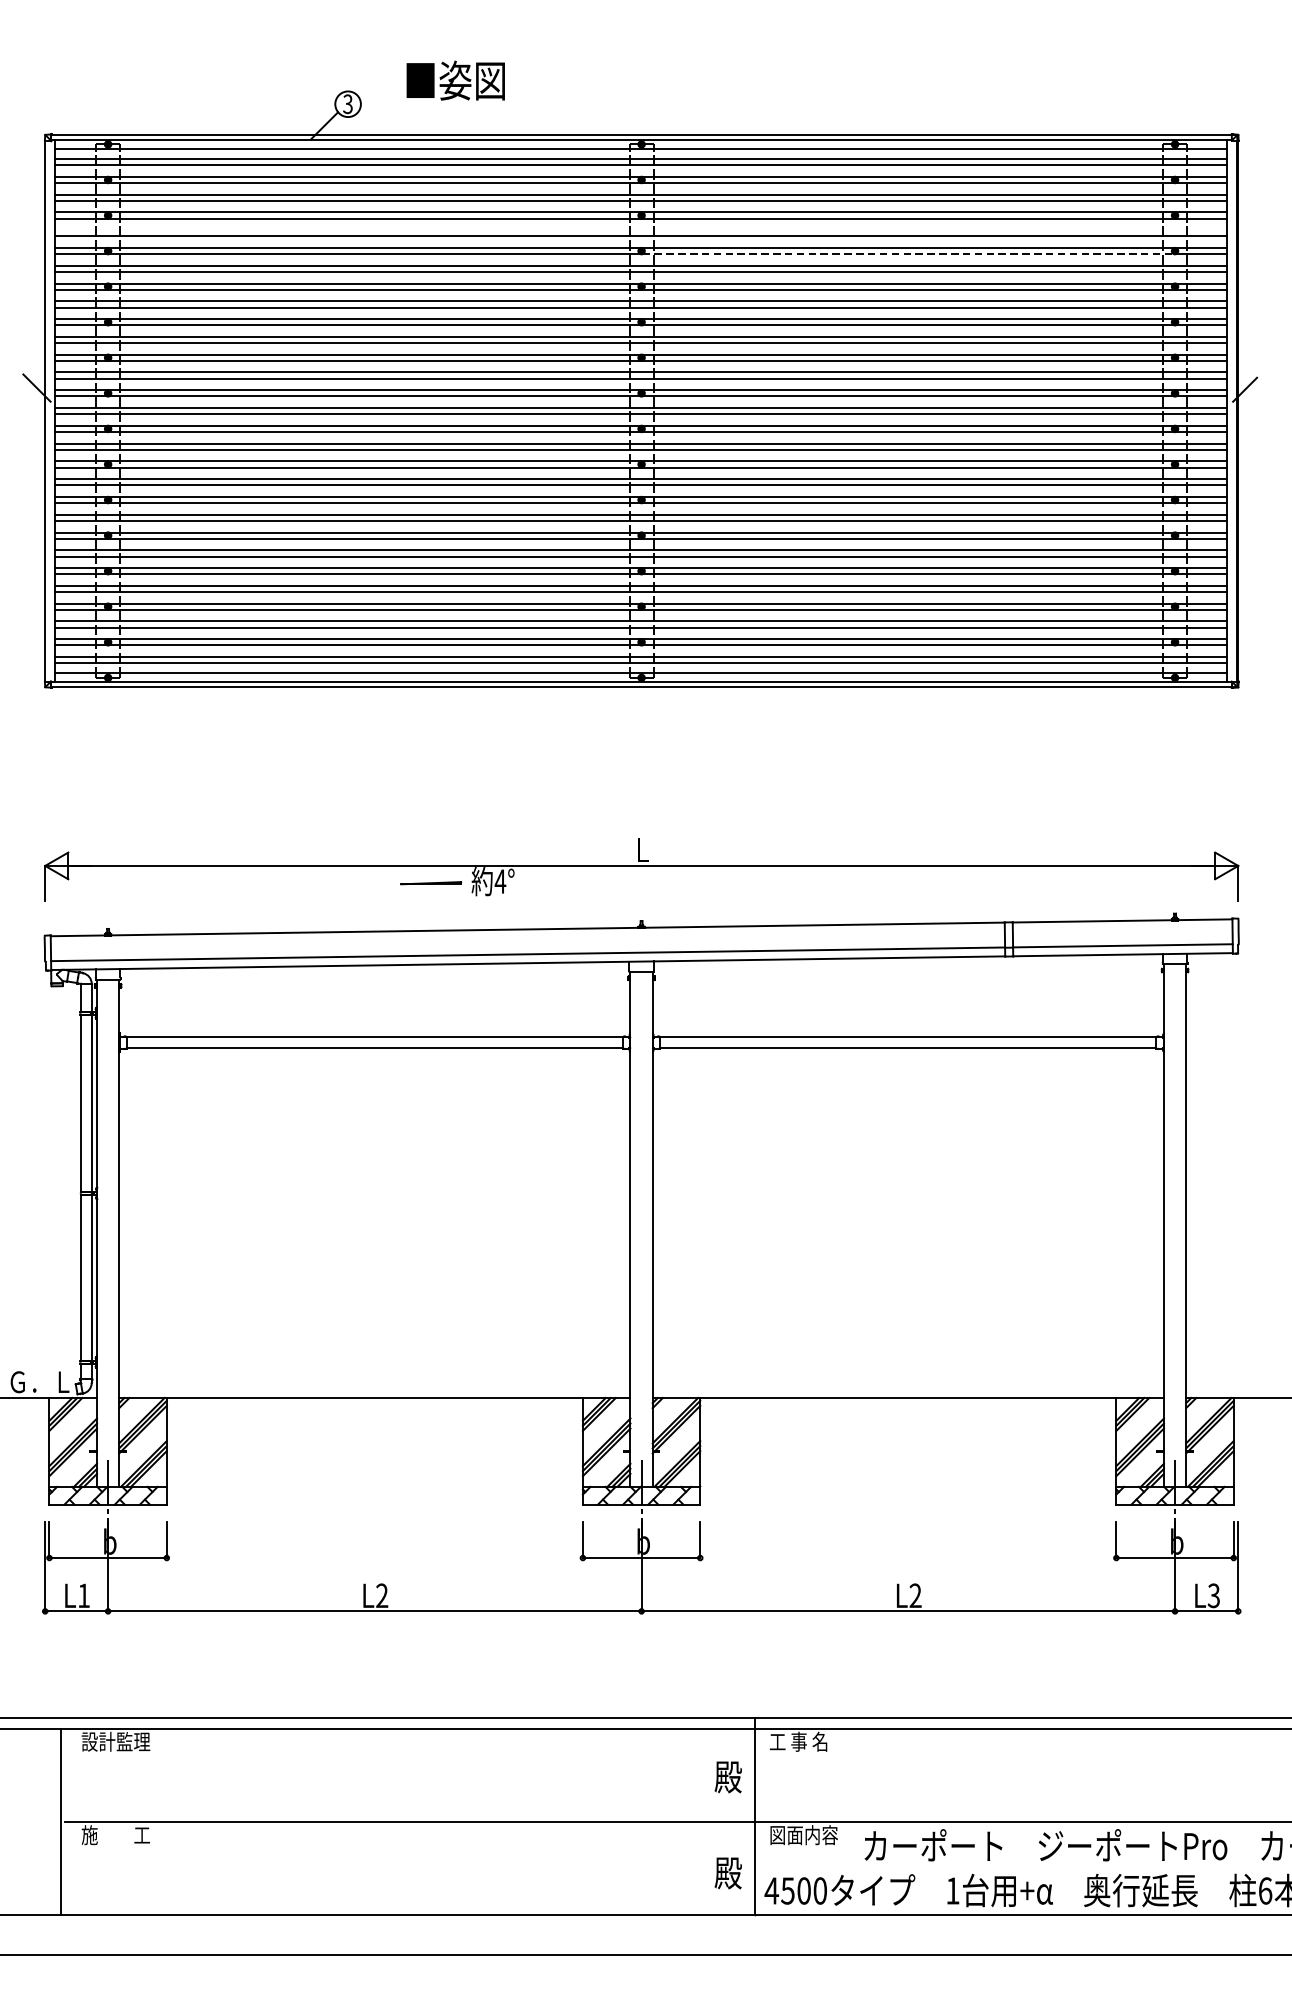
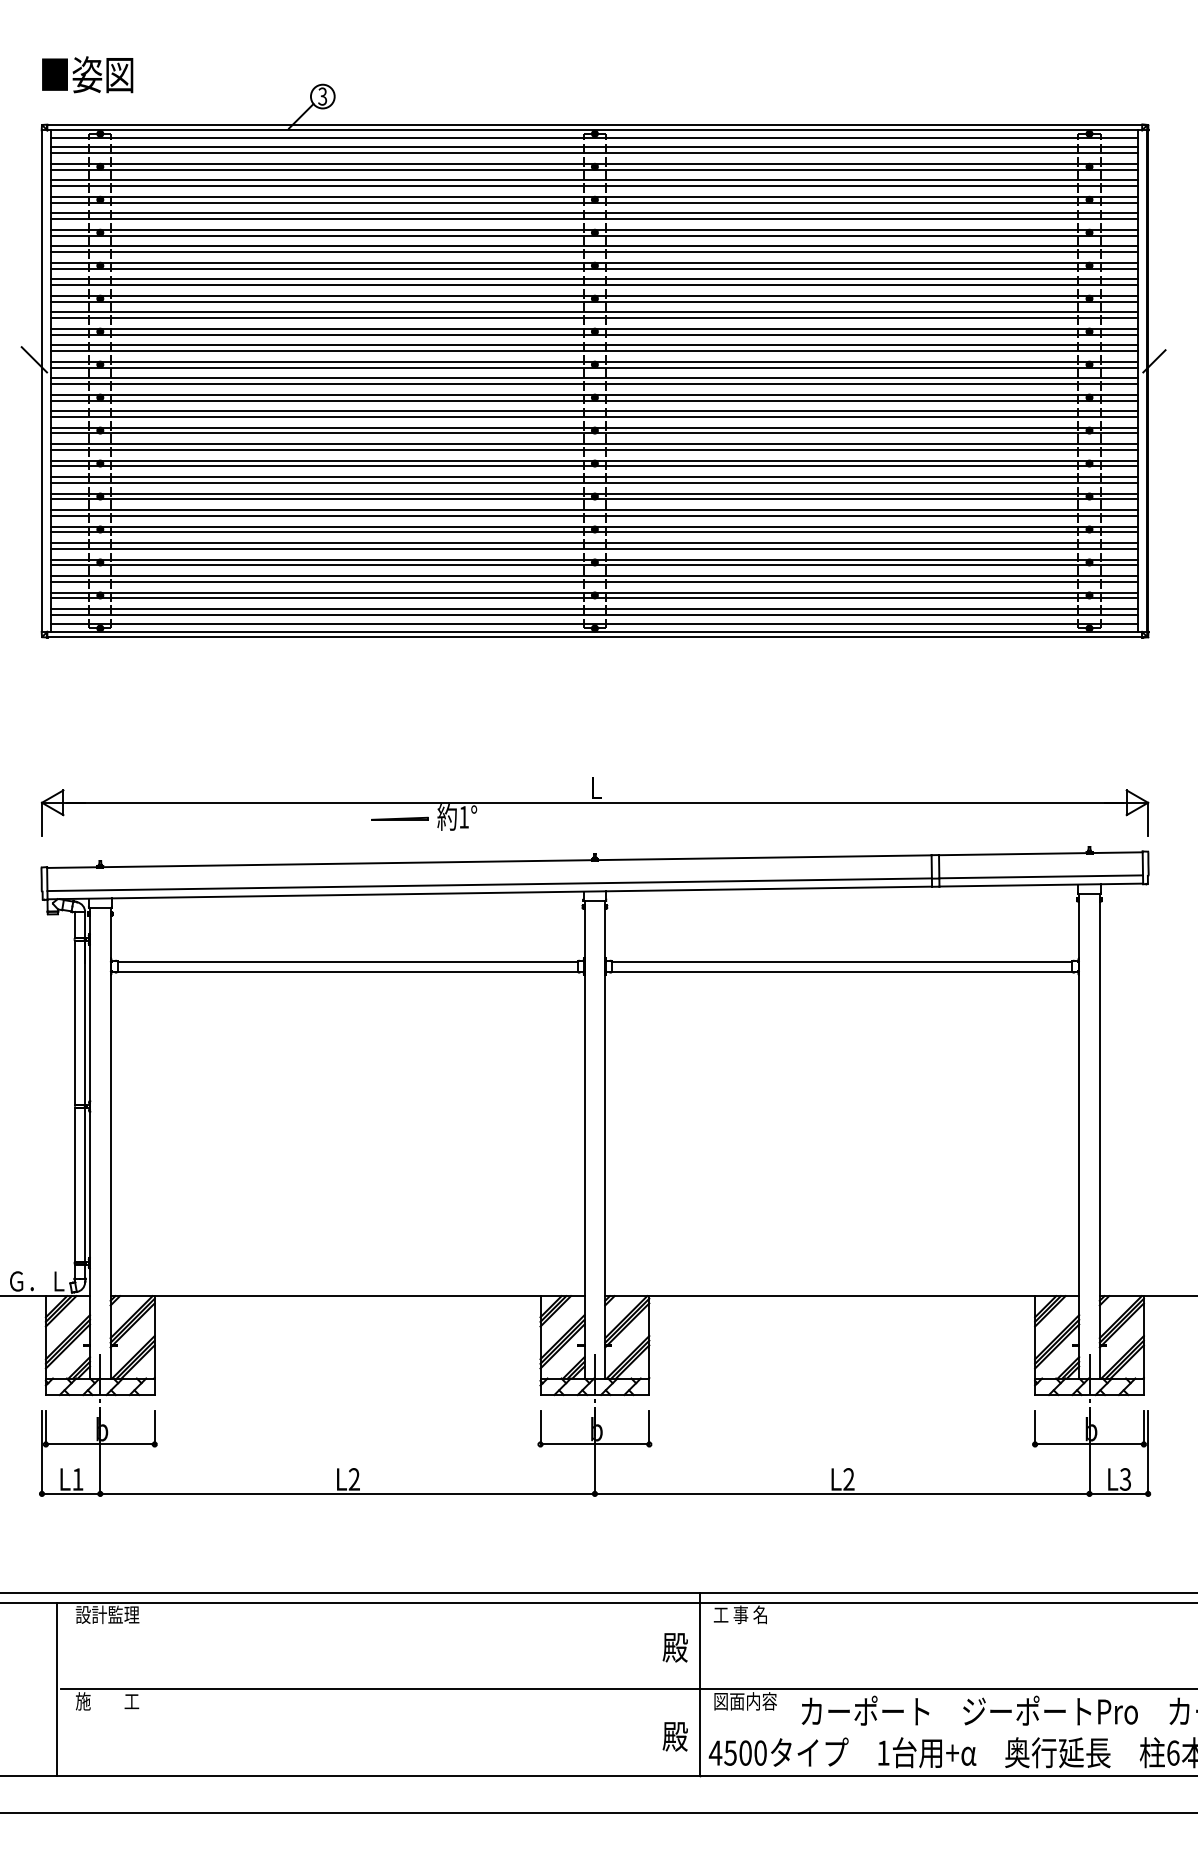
text: (455, 80) -> (87, 74), moved
line: (641, 230) -> (594, 213), added
line: (908, 254) -> (842, 235), dashed -> solid
text: (499, 881) -> (463, 817), 4° -> 1°

